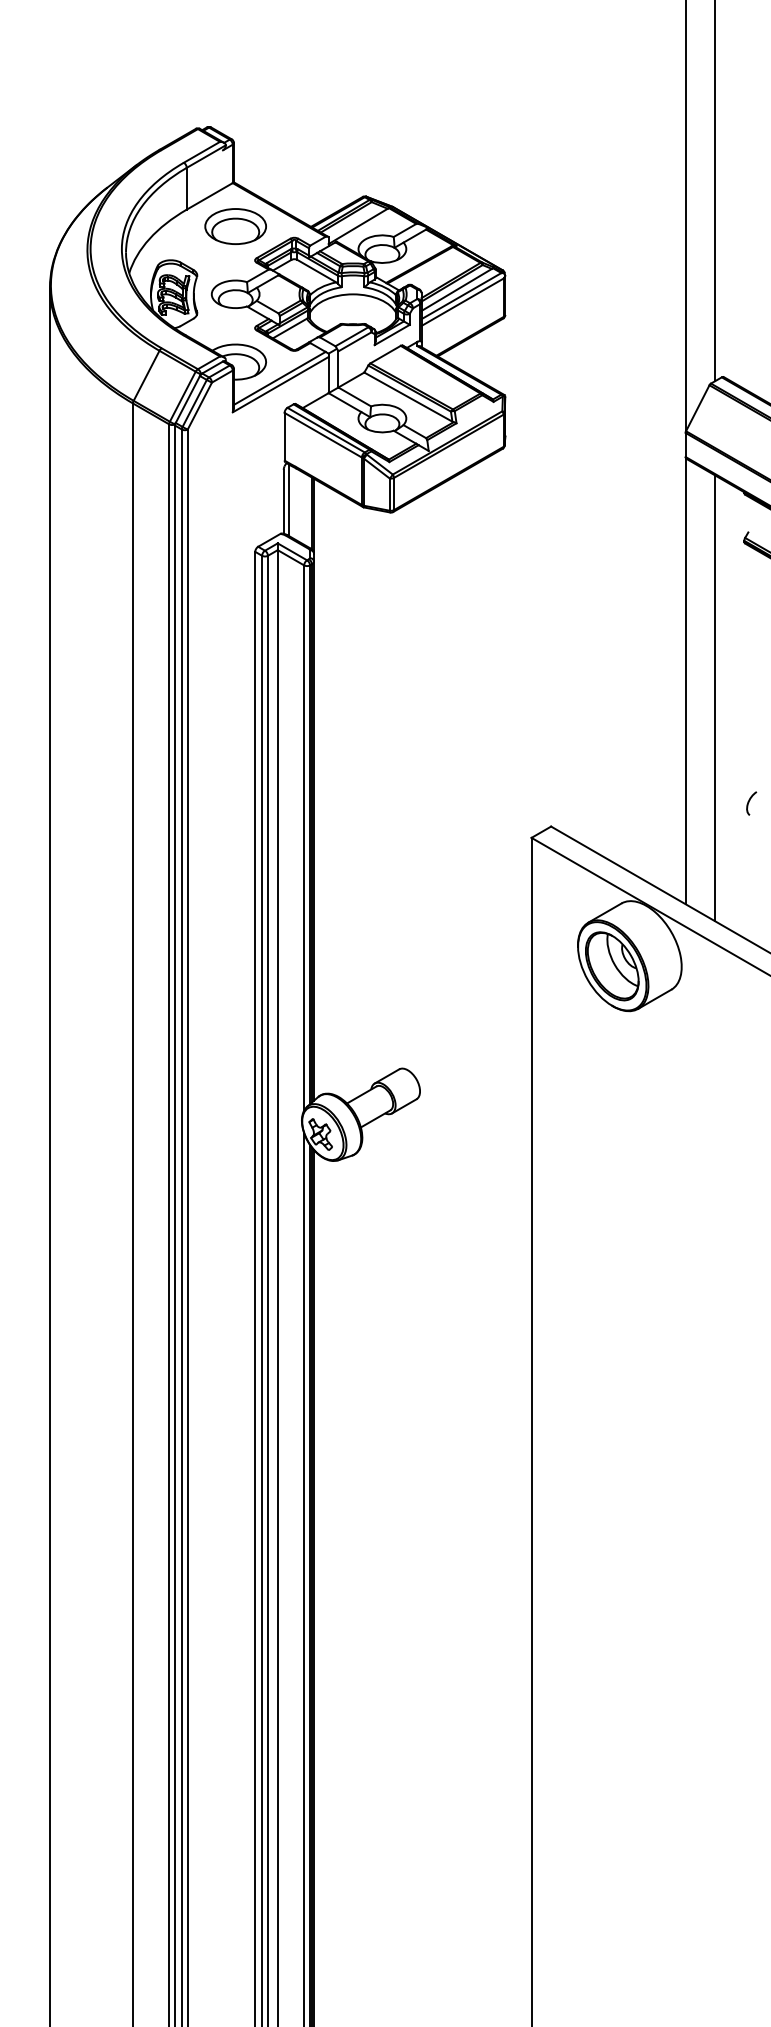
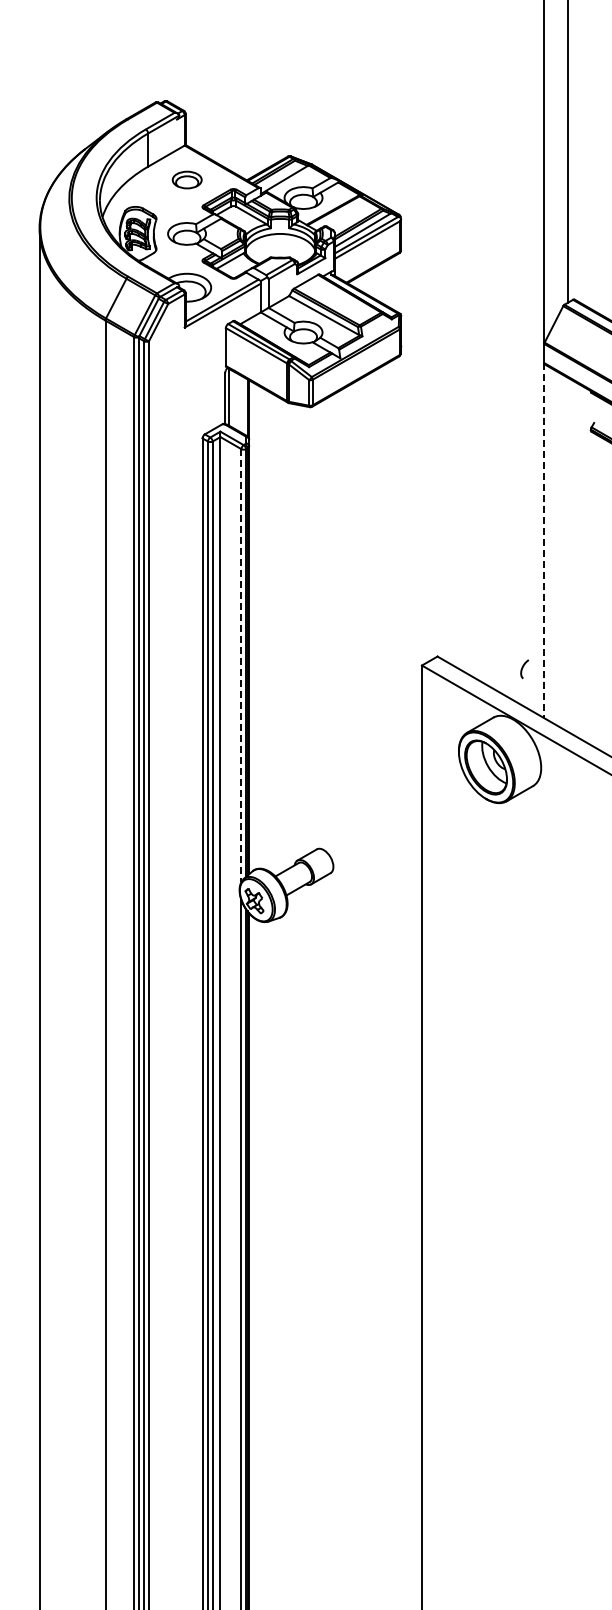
part: (236, 225) -> (187, 179), size x0.6
line: (685, 680) -> (544, 540), solid -> dashed
line: (714, 698) -> (567, 554), removed
curve: (750, 802) -> (523, 668), moved
line: (304, 839) -> (241, 666), solid -> dashed

